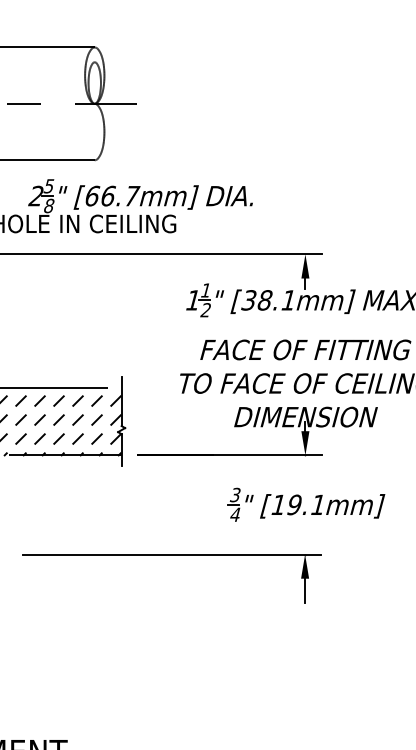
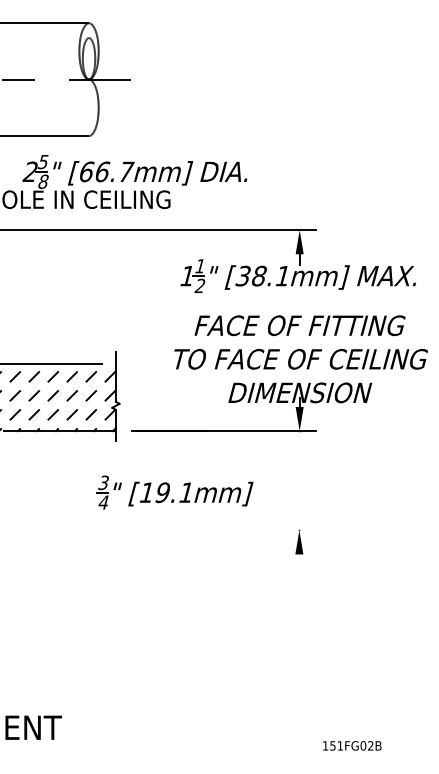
part: (306, 504) -> (174, 492), moved
line: (172, 554) -> (166, 530), removed
line: (305, 590) -> (299, 566), removed

